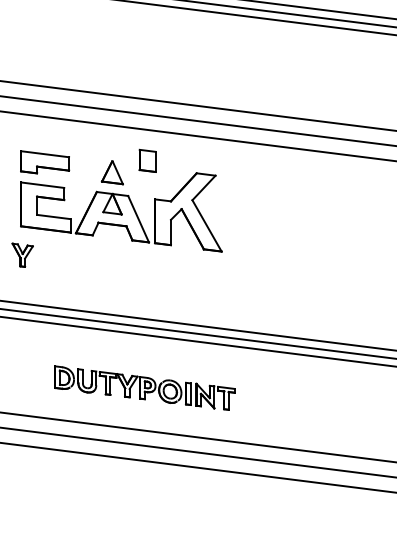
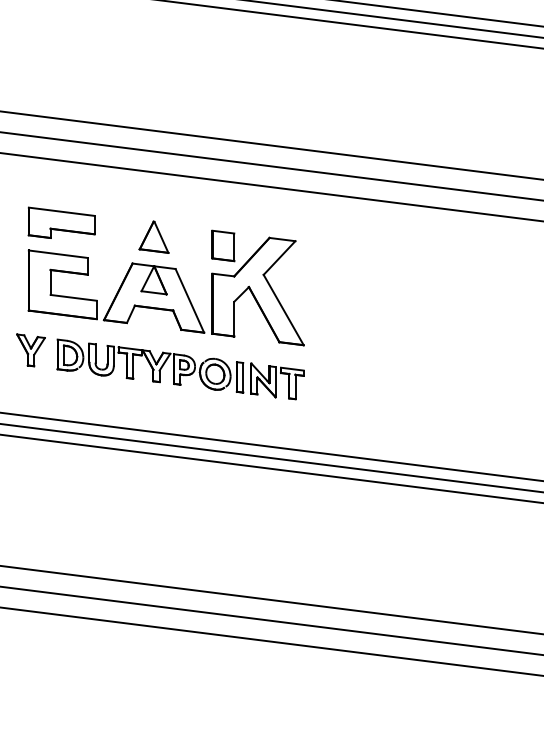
part: (147, 160) -> (223, 245), moved
part: (144, 388) -> (180, 369), moved

